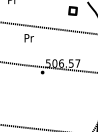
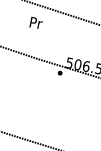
text: (28, 38) -> (35, 23), moved

